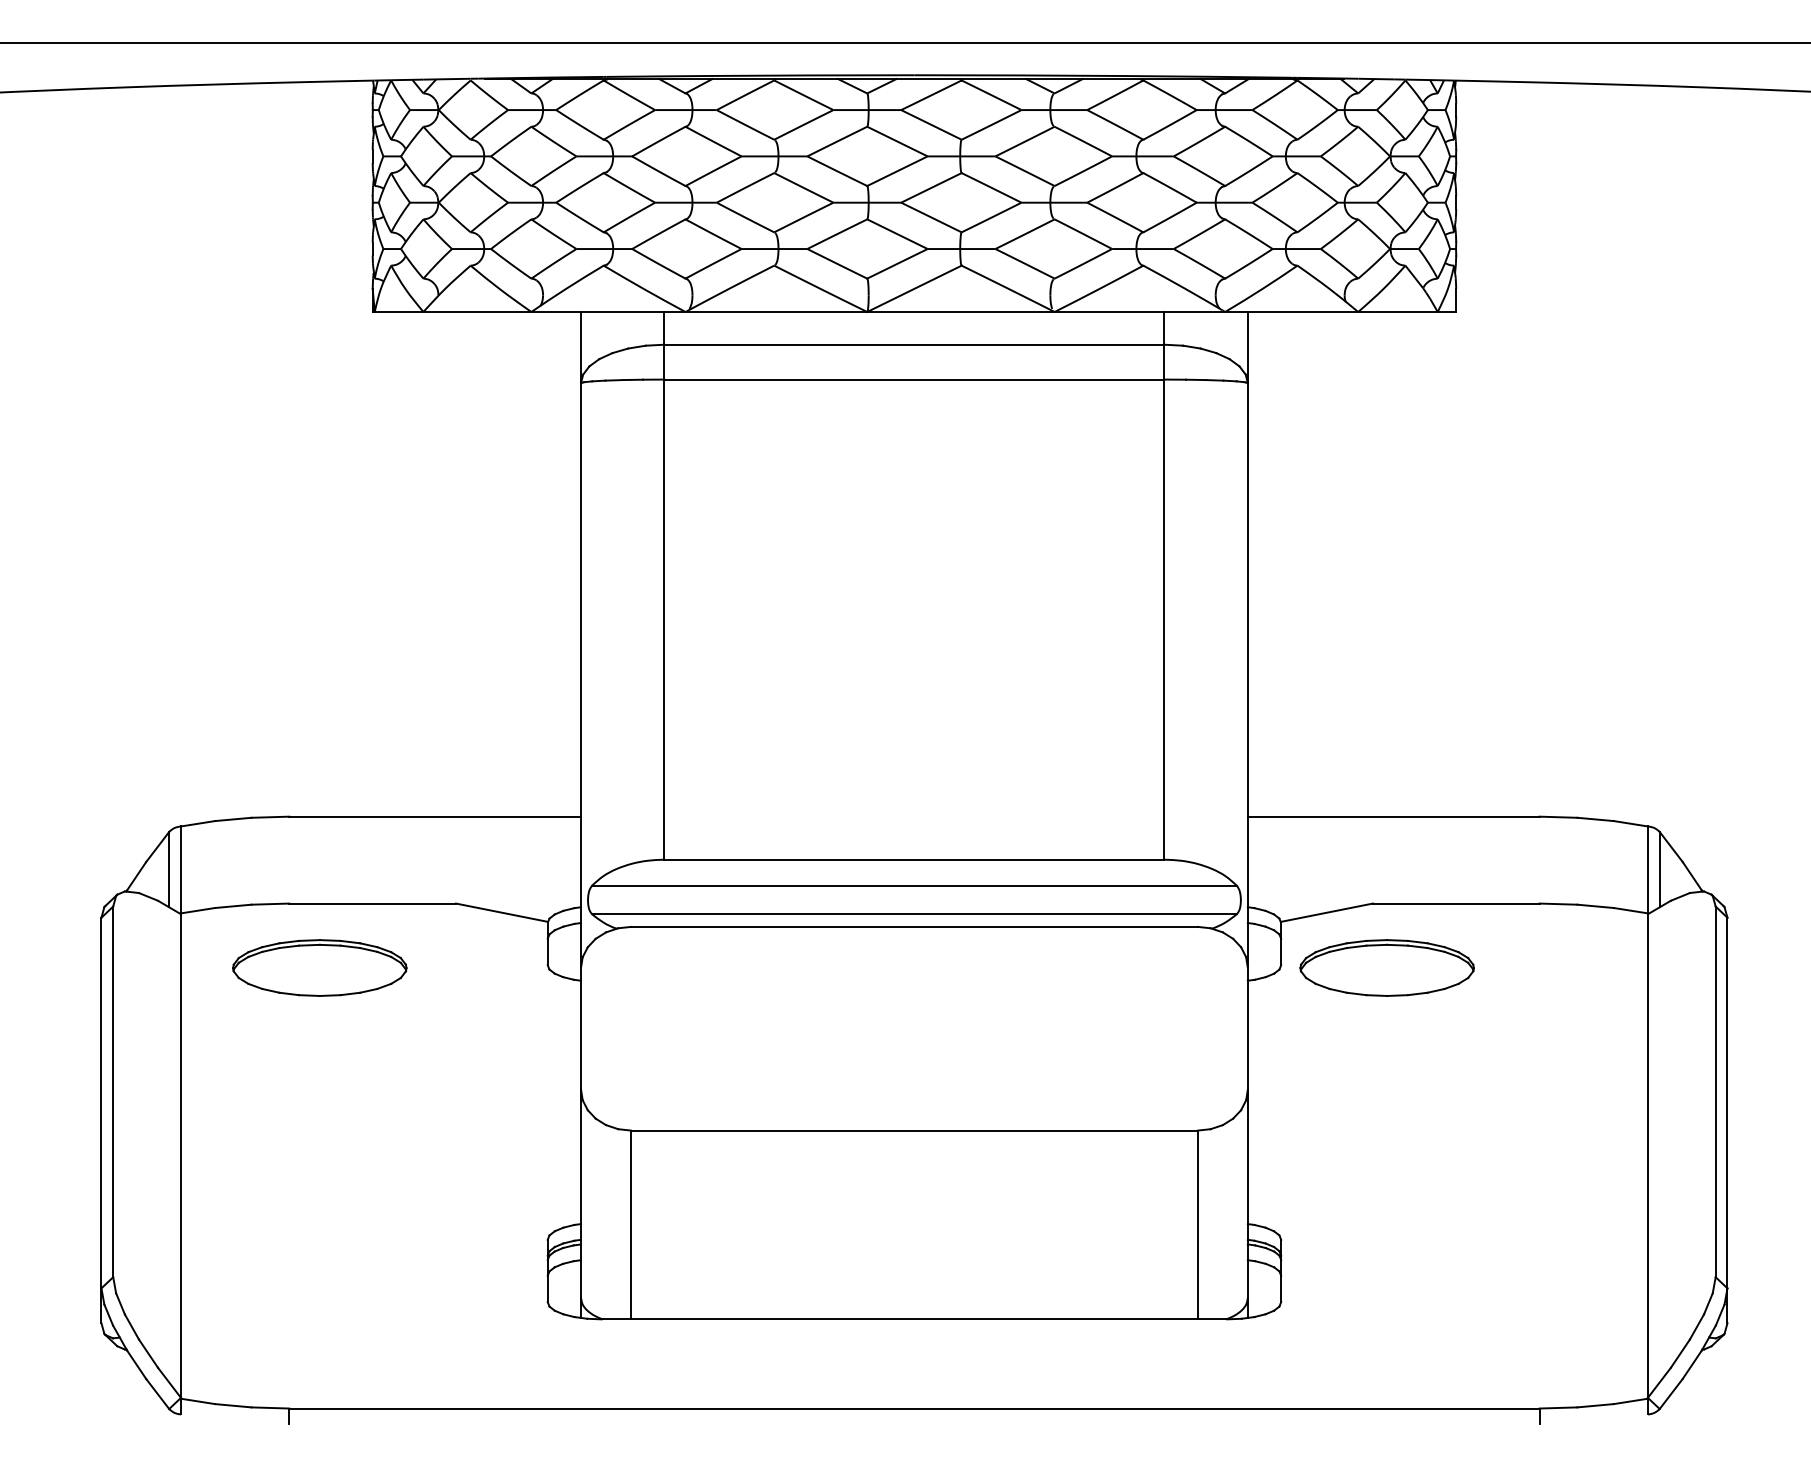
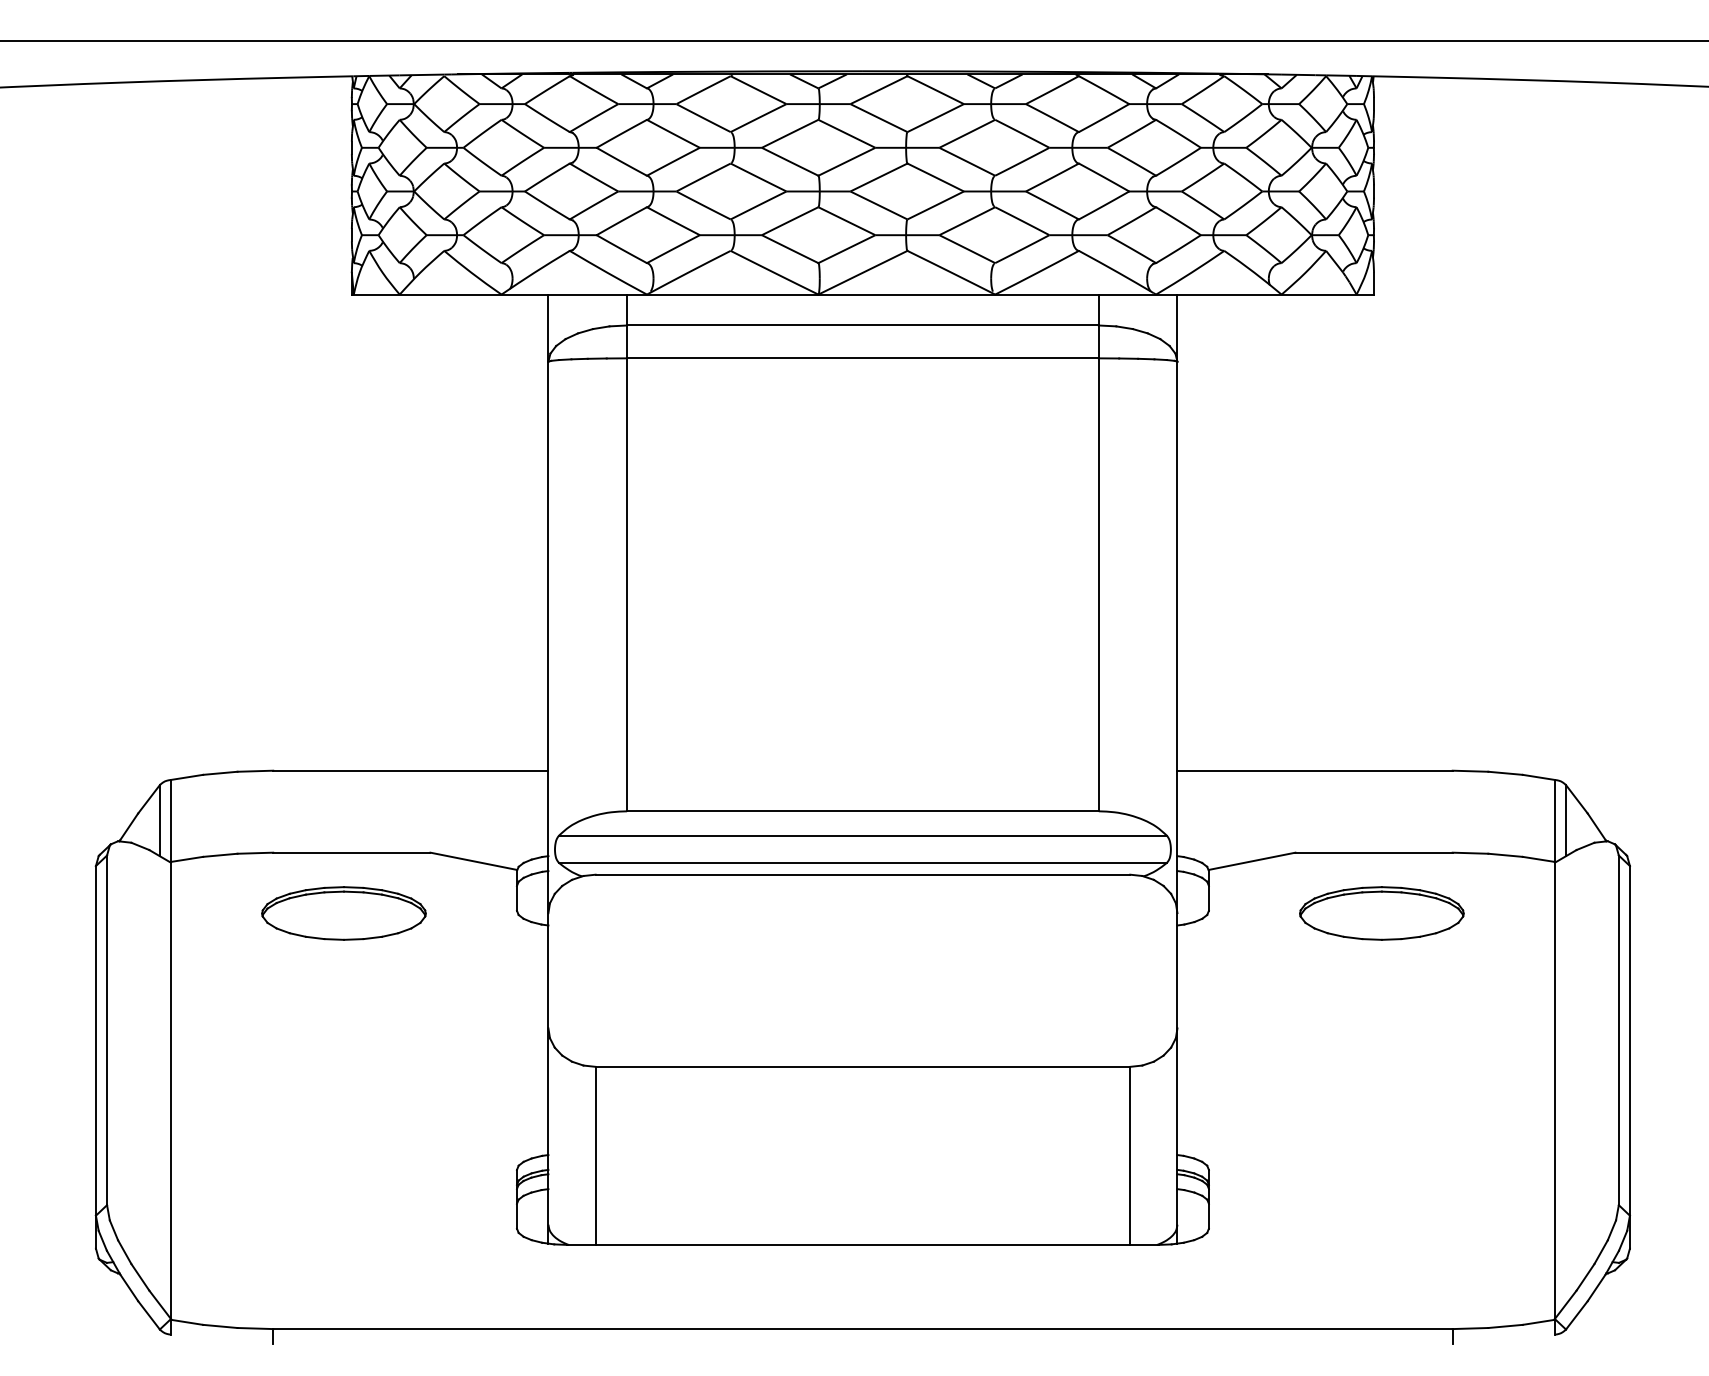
part: (319, 968) -> (343, 913), moved
part: (1386, 968) -> (1381, 913), moved

